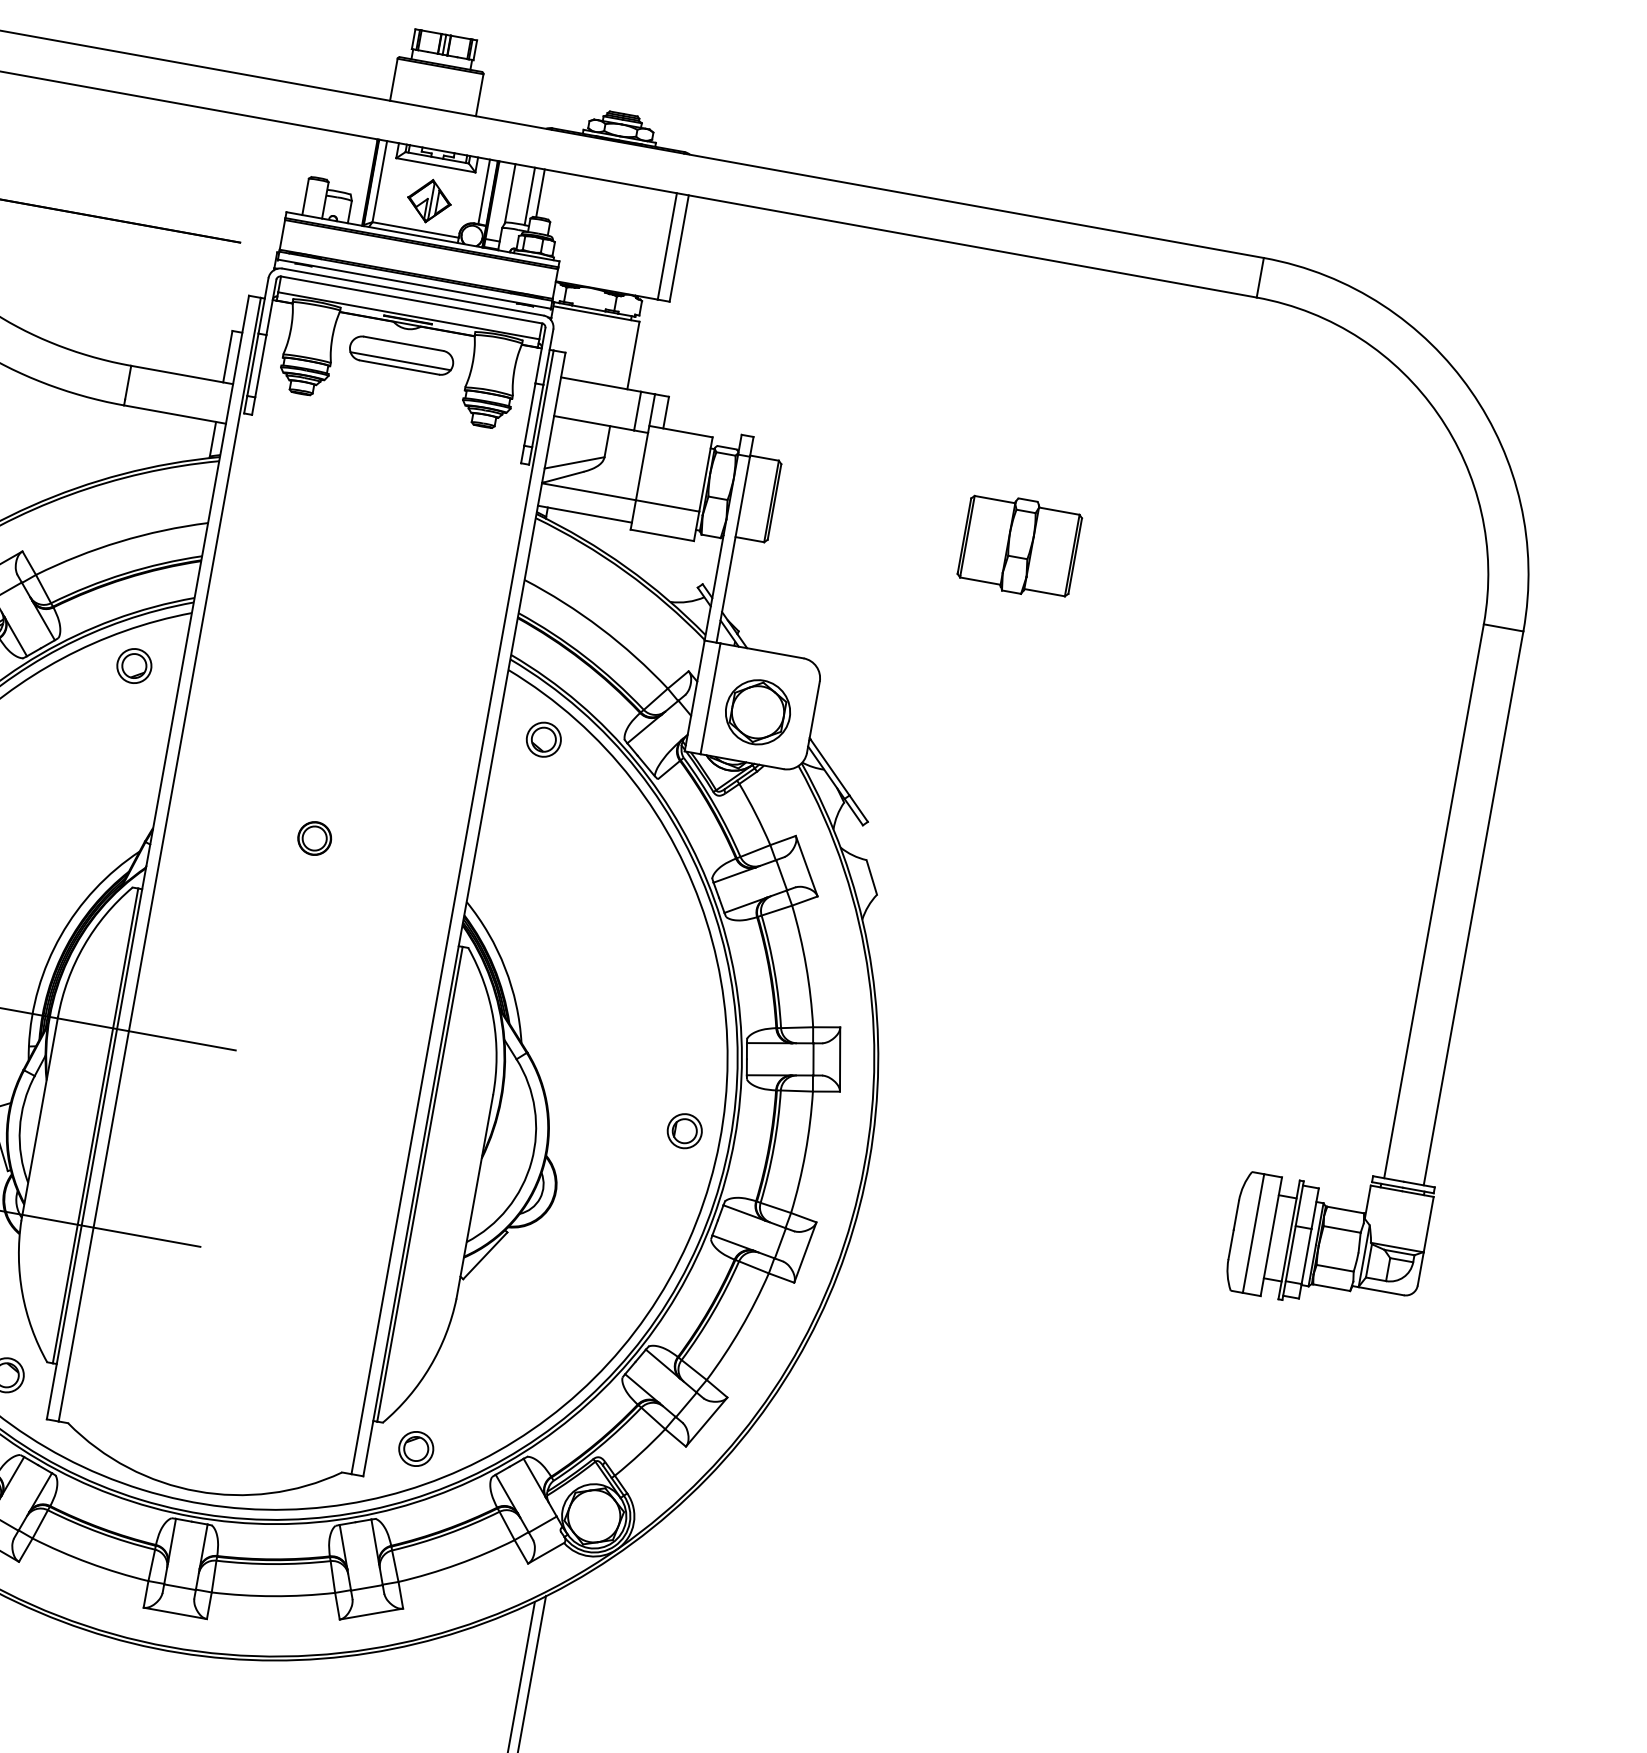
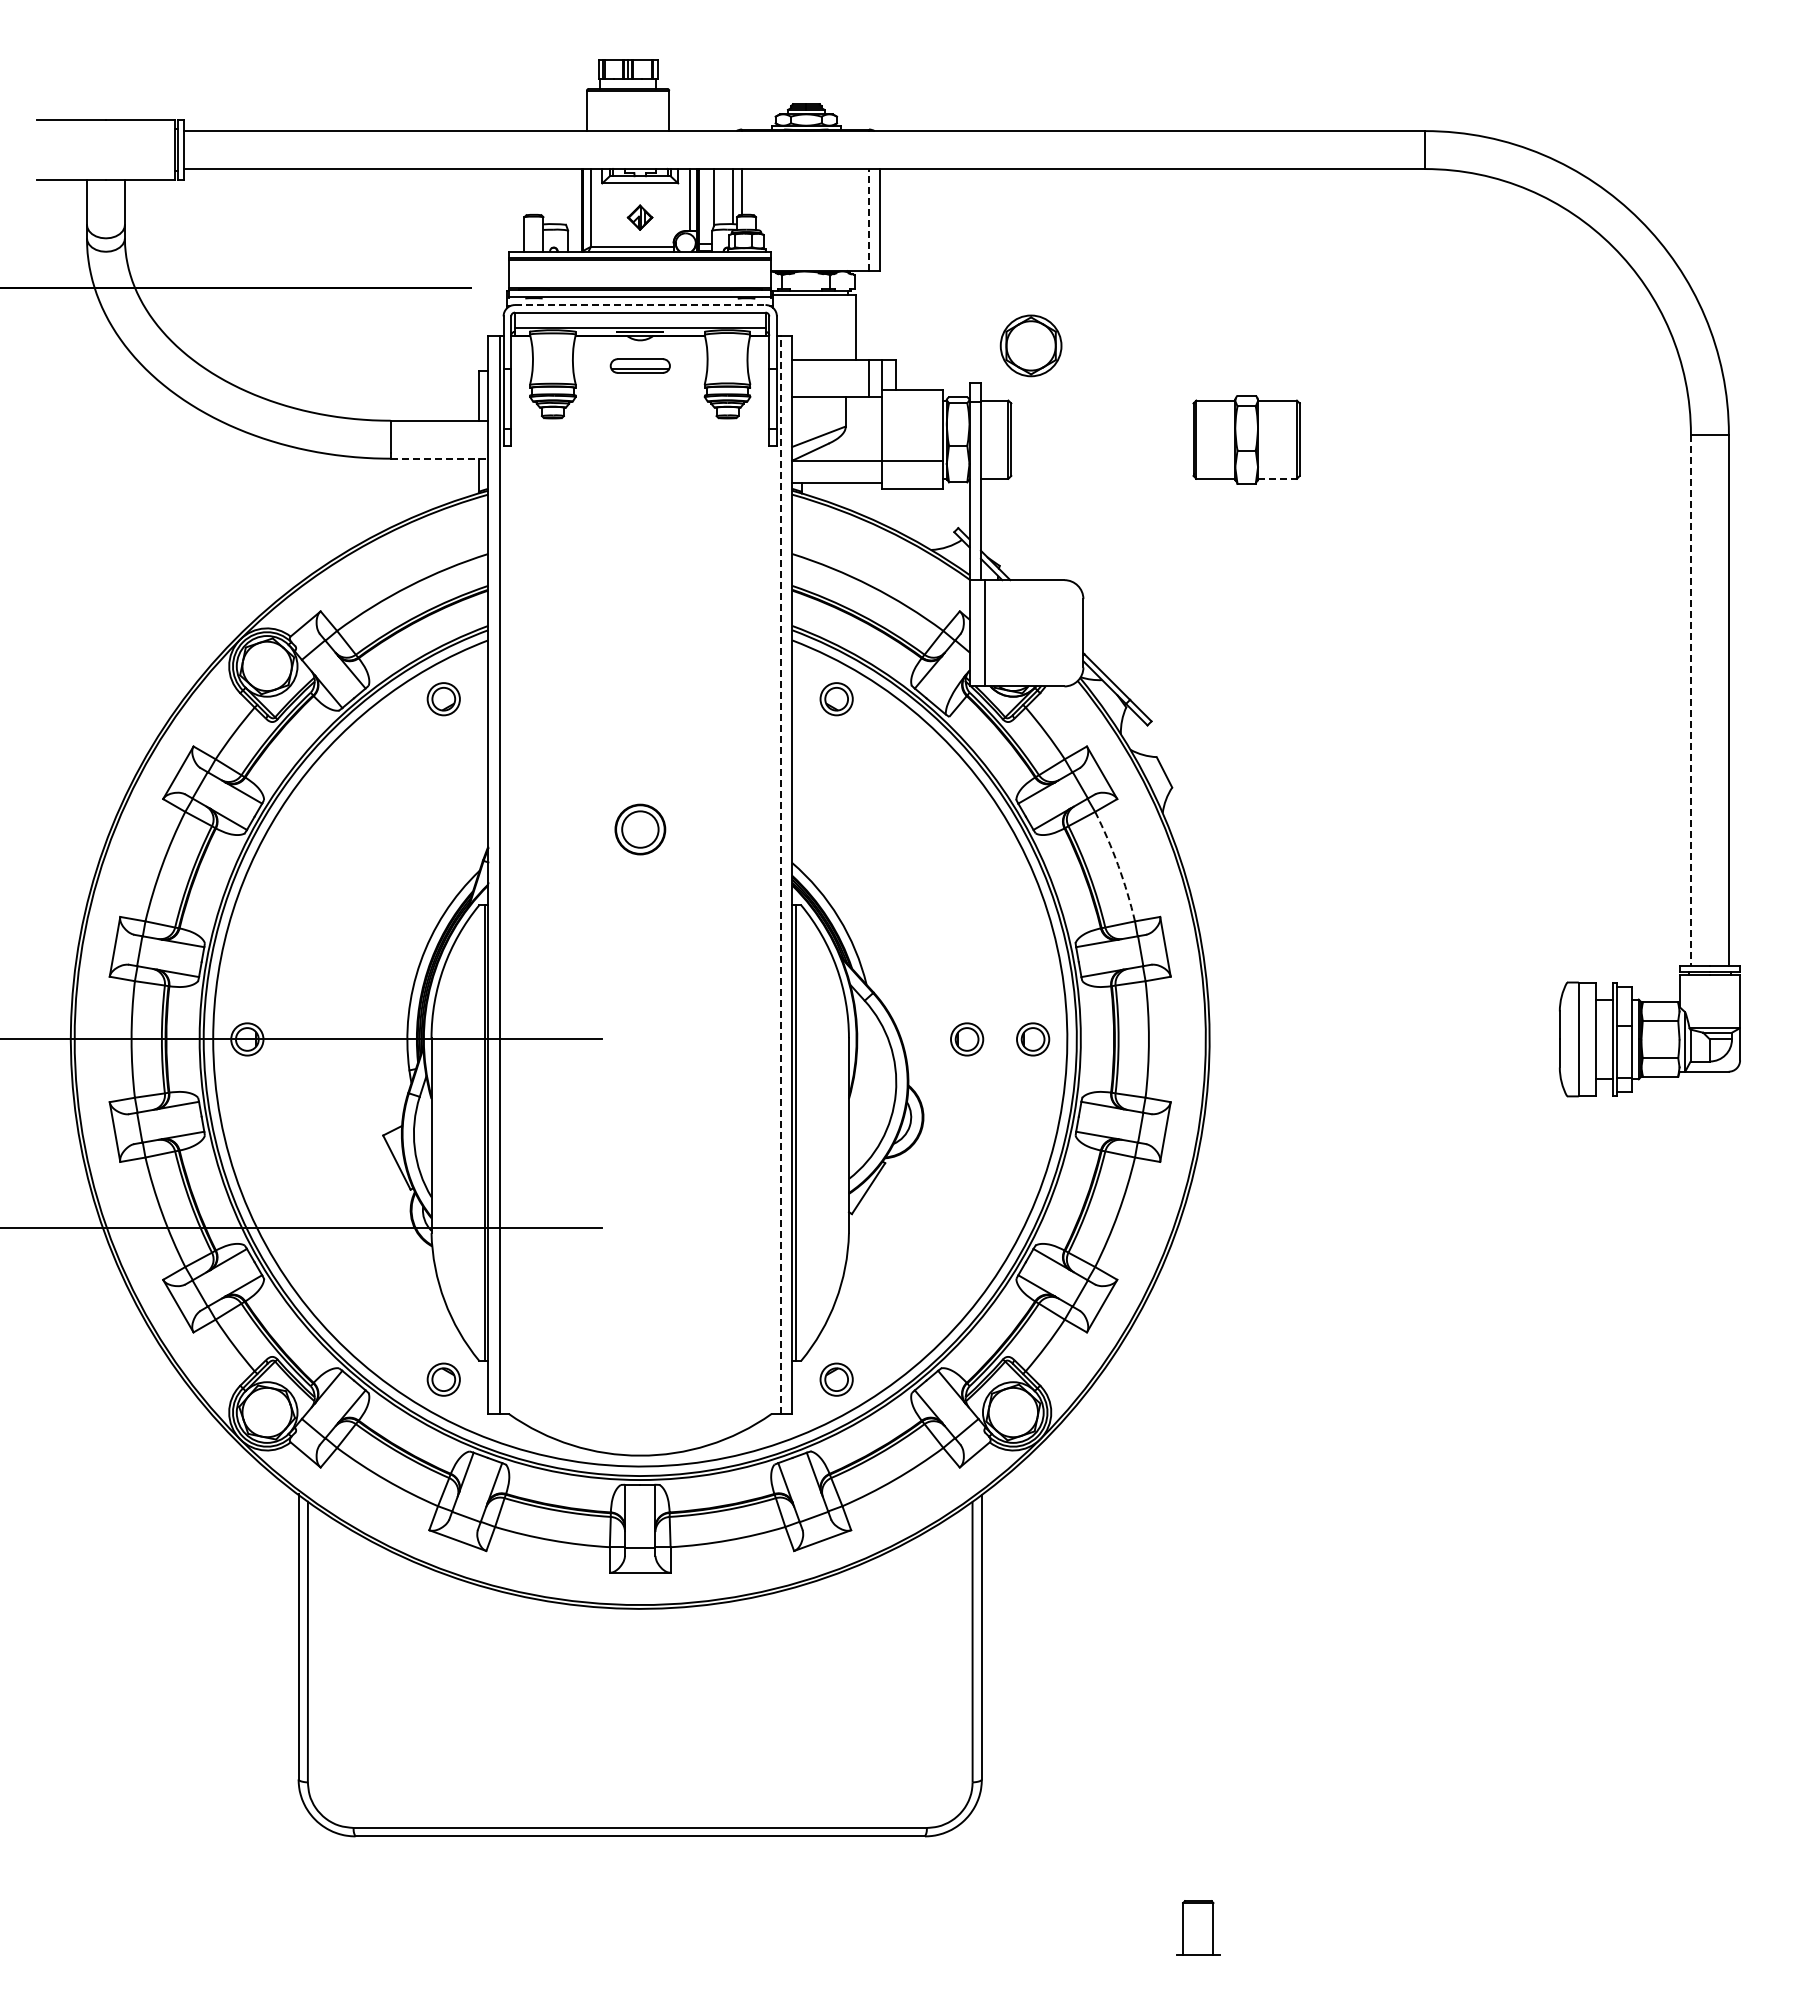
part: (428, 200) -> (639, 217), size x0.6
line: (666, 245) -> (868, 219), solid -> dashed
line: (413, 292) -> (640, 305), solid -> dashed
part: (401, 355) -> (640, 365), size x0.6
line: (175, 414) -> (439, 458), solid -> dashed
line: (1044, 592) -> (1277, 478), solid -> dashed
part: (757, 711) -> (1030, 345), moved
part: (314, 837) -> (639, 828), size x1.6
line: (1433, 901) -> (1690, 700), solid -> dashed
line: (452, 911) -> (780, 874), solid -> dashed
arc: (806, 965) -> (1118, 865), solid -> dashed
part: (616, 1118) -> (967, 1039), added

